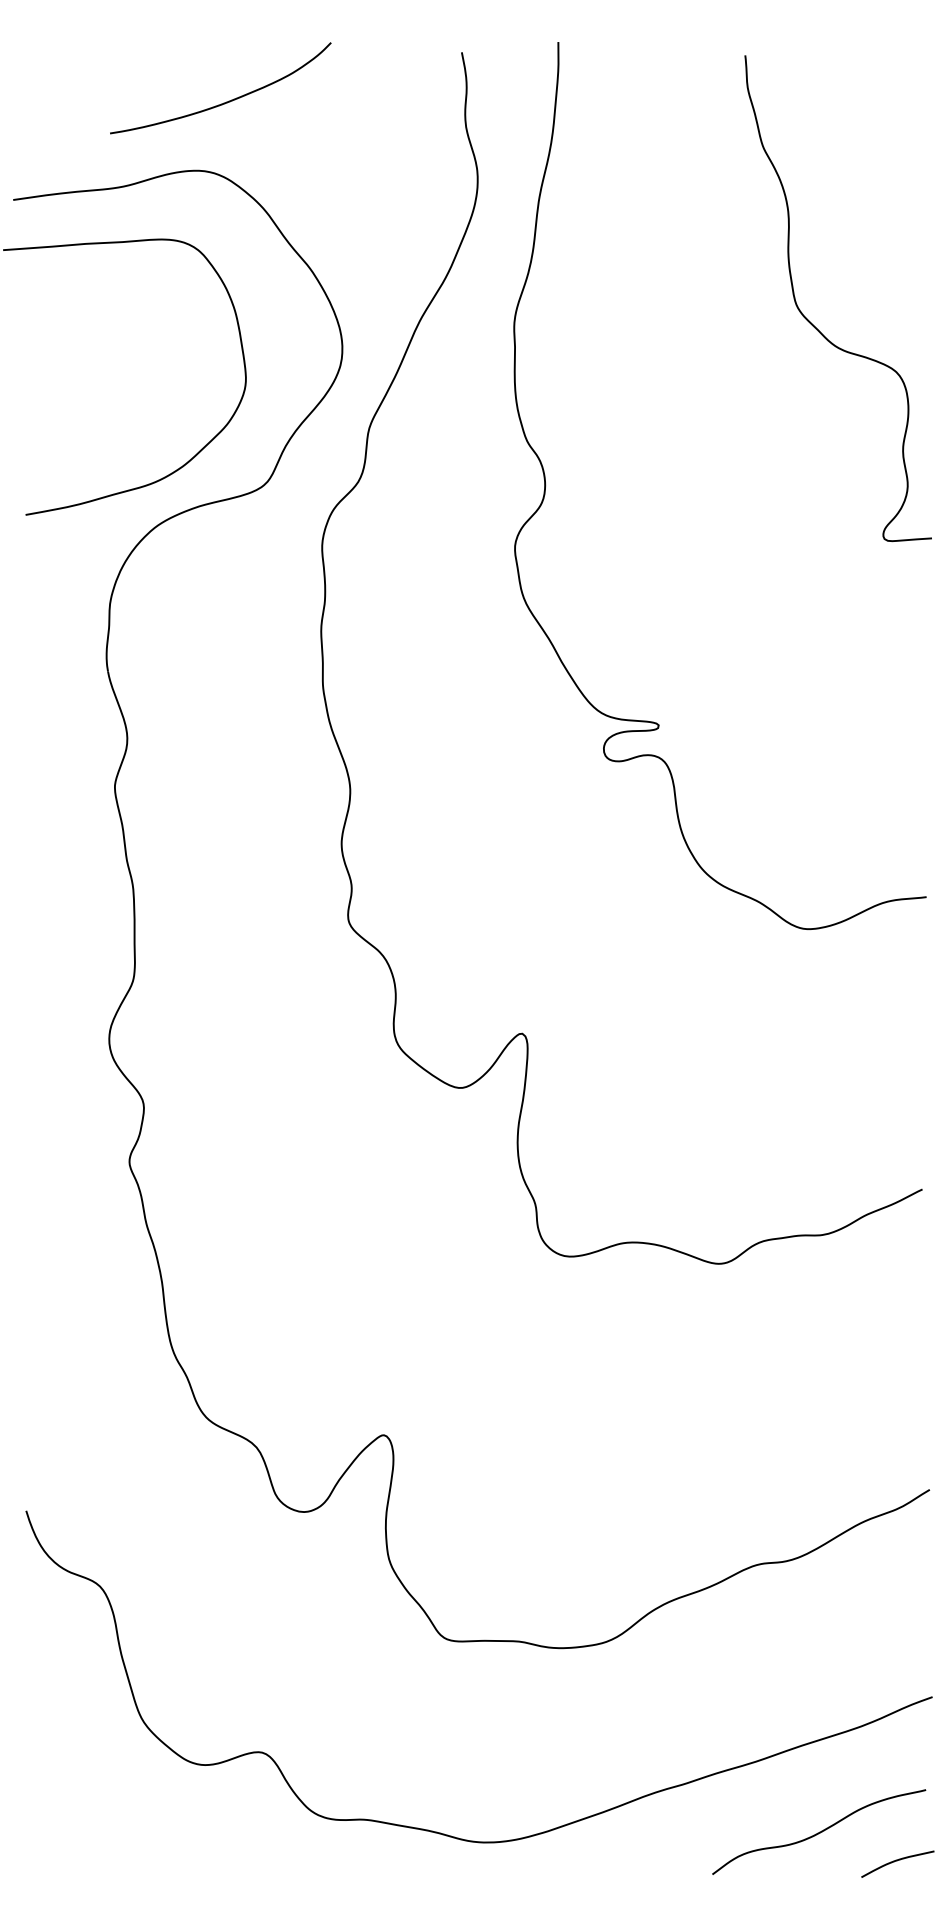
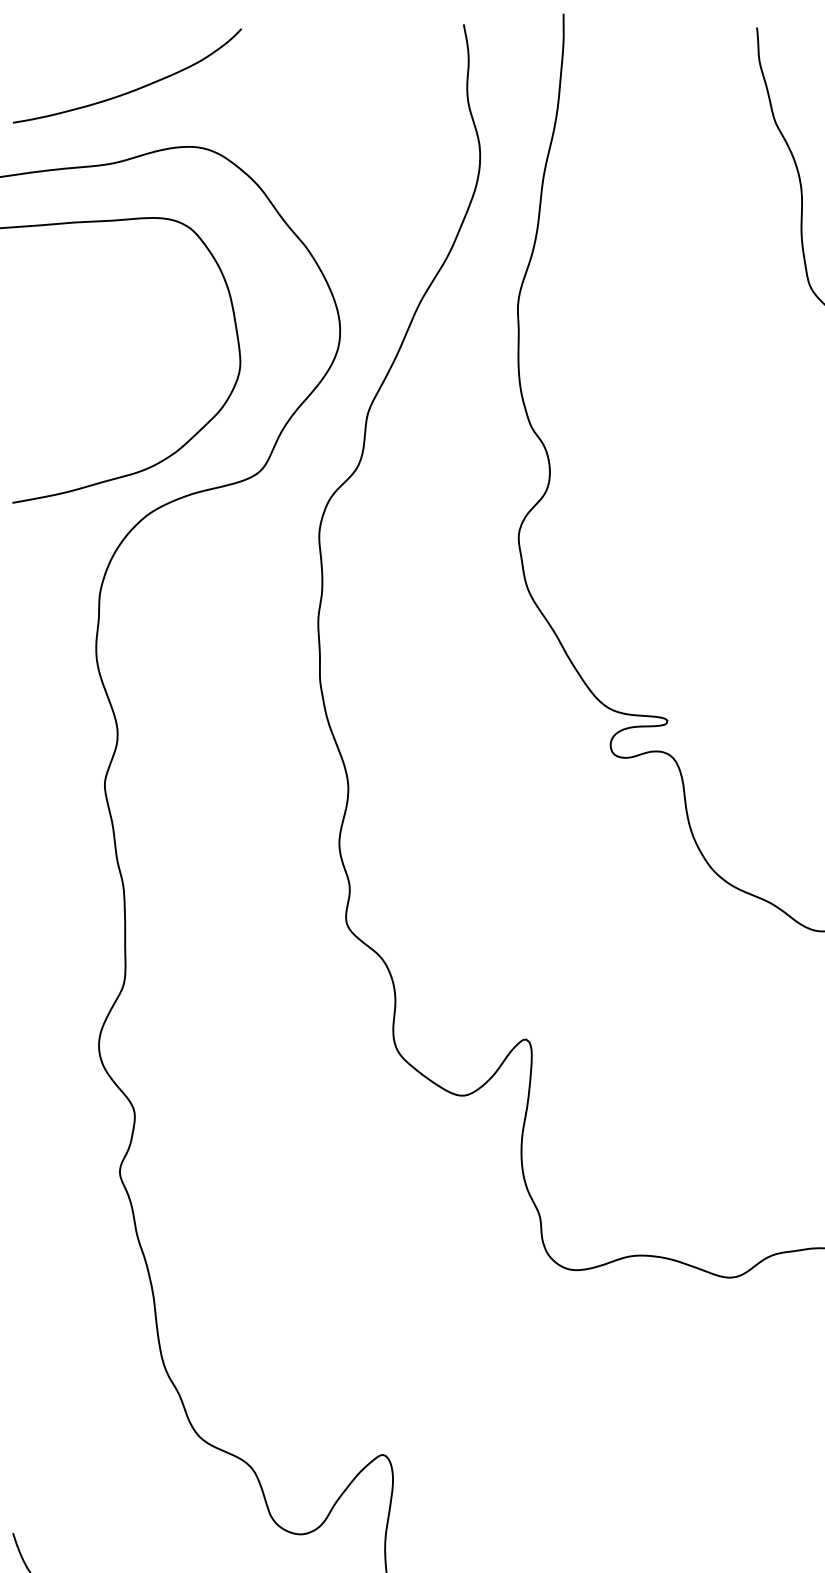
curve: (226, 101) -> (133, 89), moved

